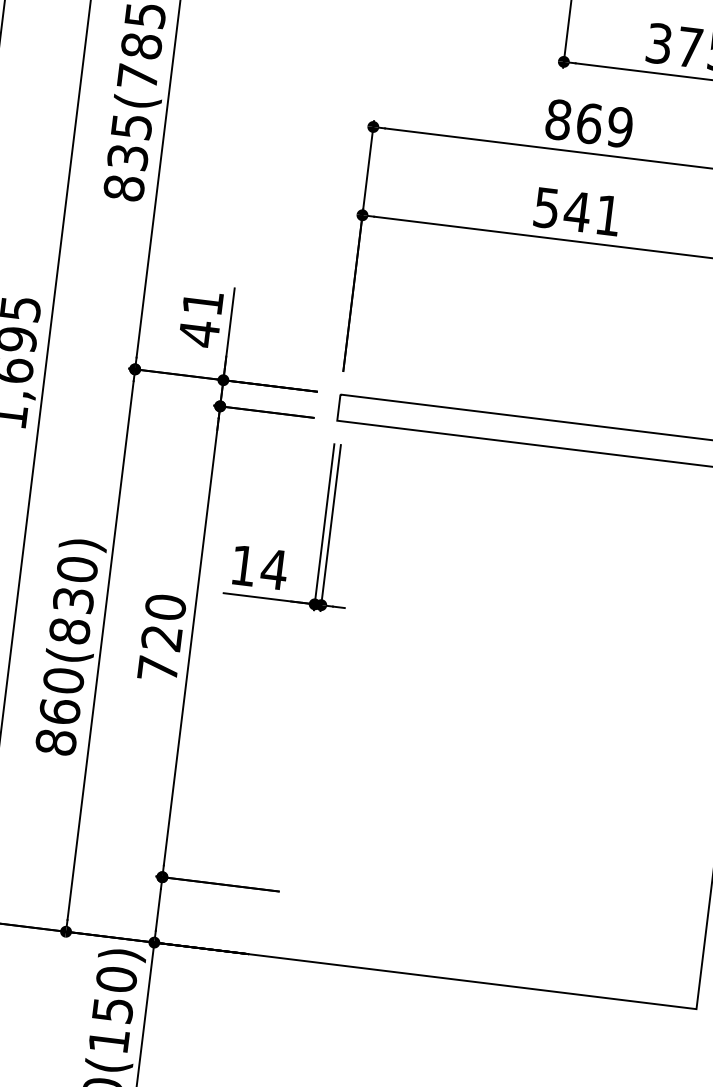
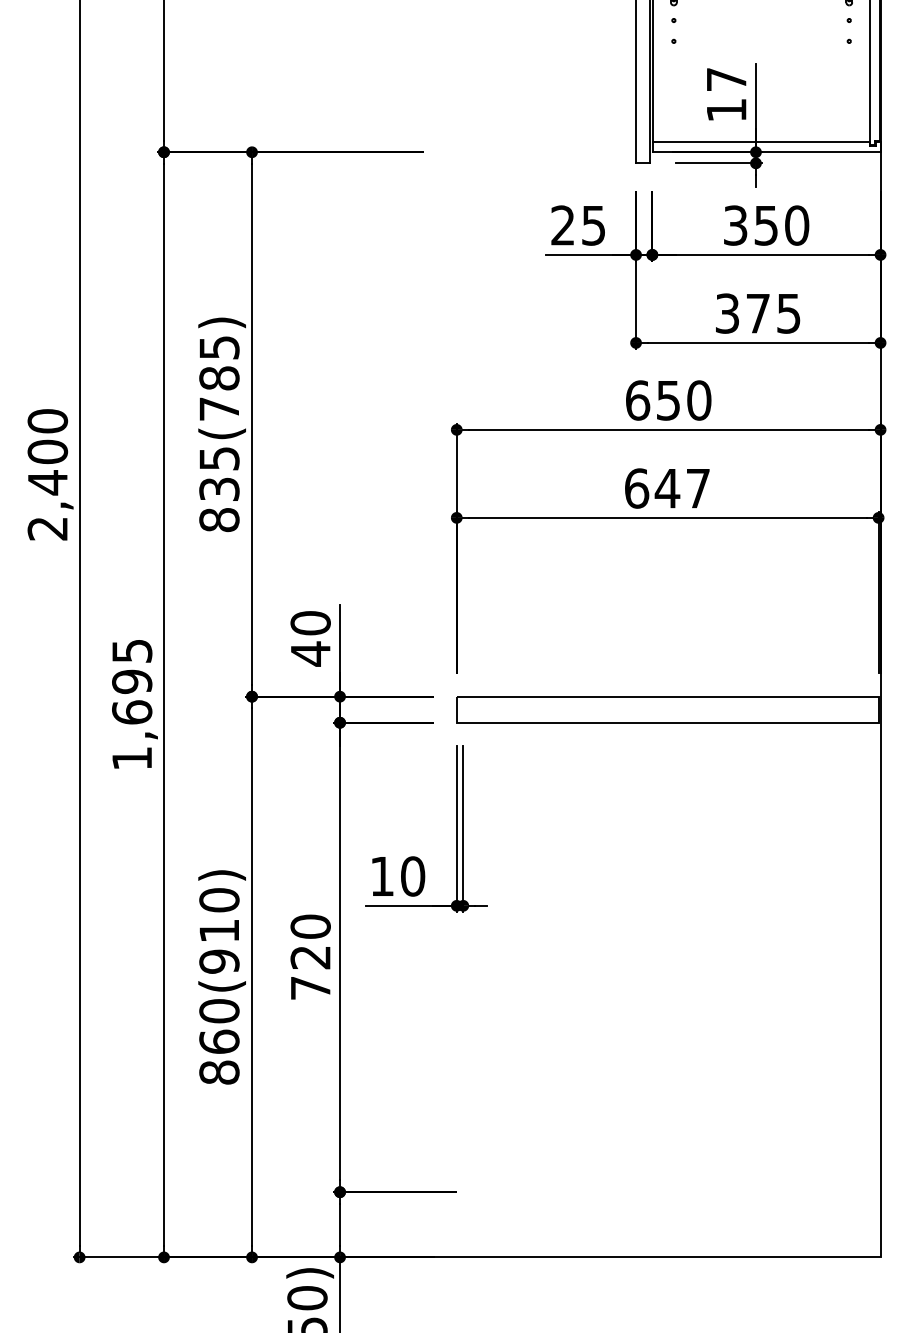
text: (589, 123) -> (668, 400), 869 -> 650
text: (577, 211) -> (667, 488), 541 -> 647
text: (202, 303) -> (310, 623), 41 -> 40
text: (273, 569) -> (412, 876), 14 -> 10
text: (71, 615) -> (219, 946), 860(830) -> 860(910)

